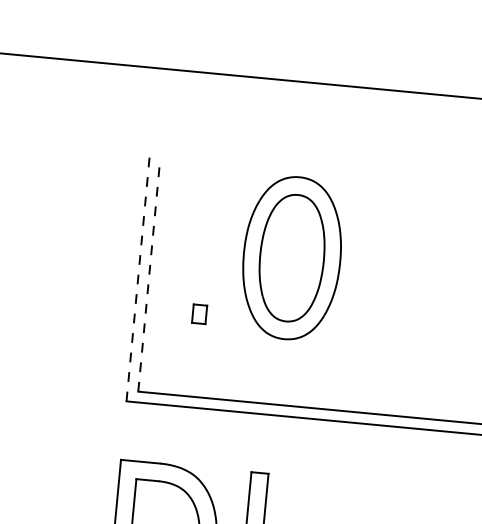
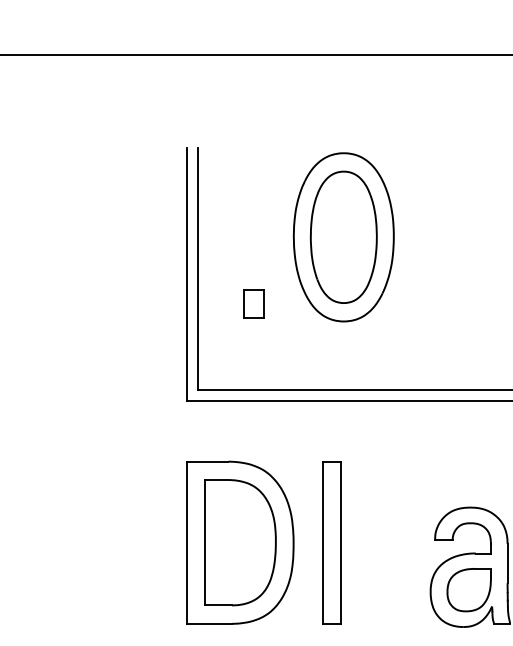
line: (149, 274) -> (198, 268), dashed -> solid
line: (138, 279) -> (187, 274), dashed -> solid
part: (199, 313) -> (253, 303), size x1.43

